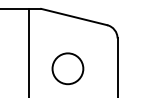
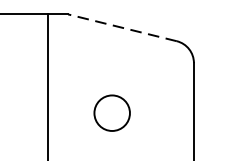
line: (74, 17) -> (122, 28), solid -> dashed
circle: (67, 68) -> (111, 112), size x0.7

